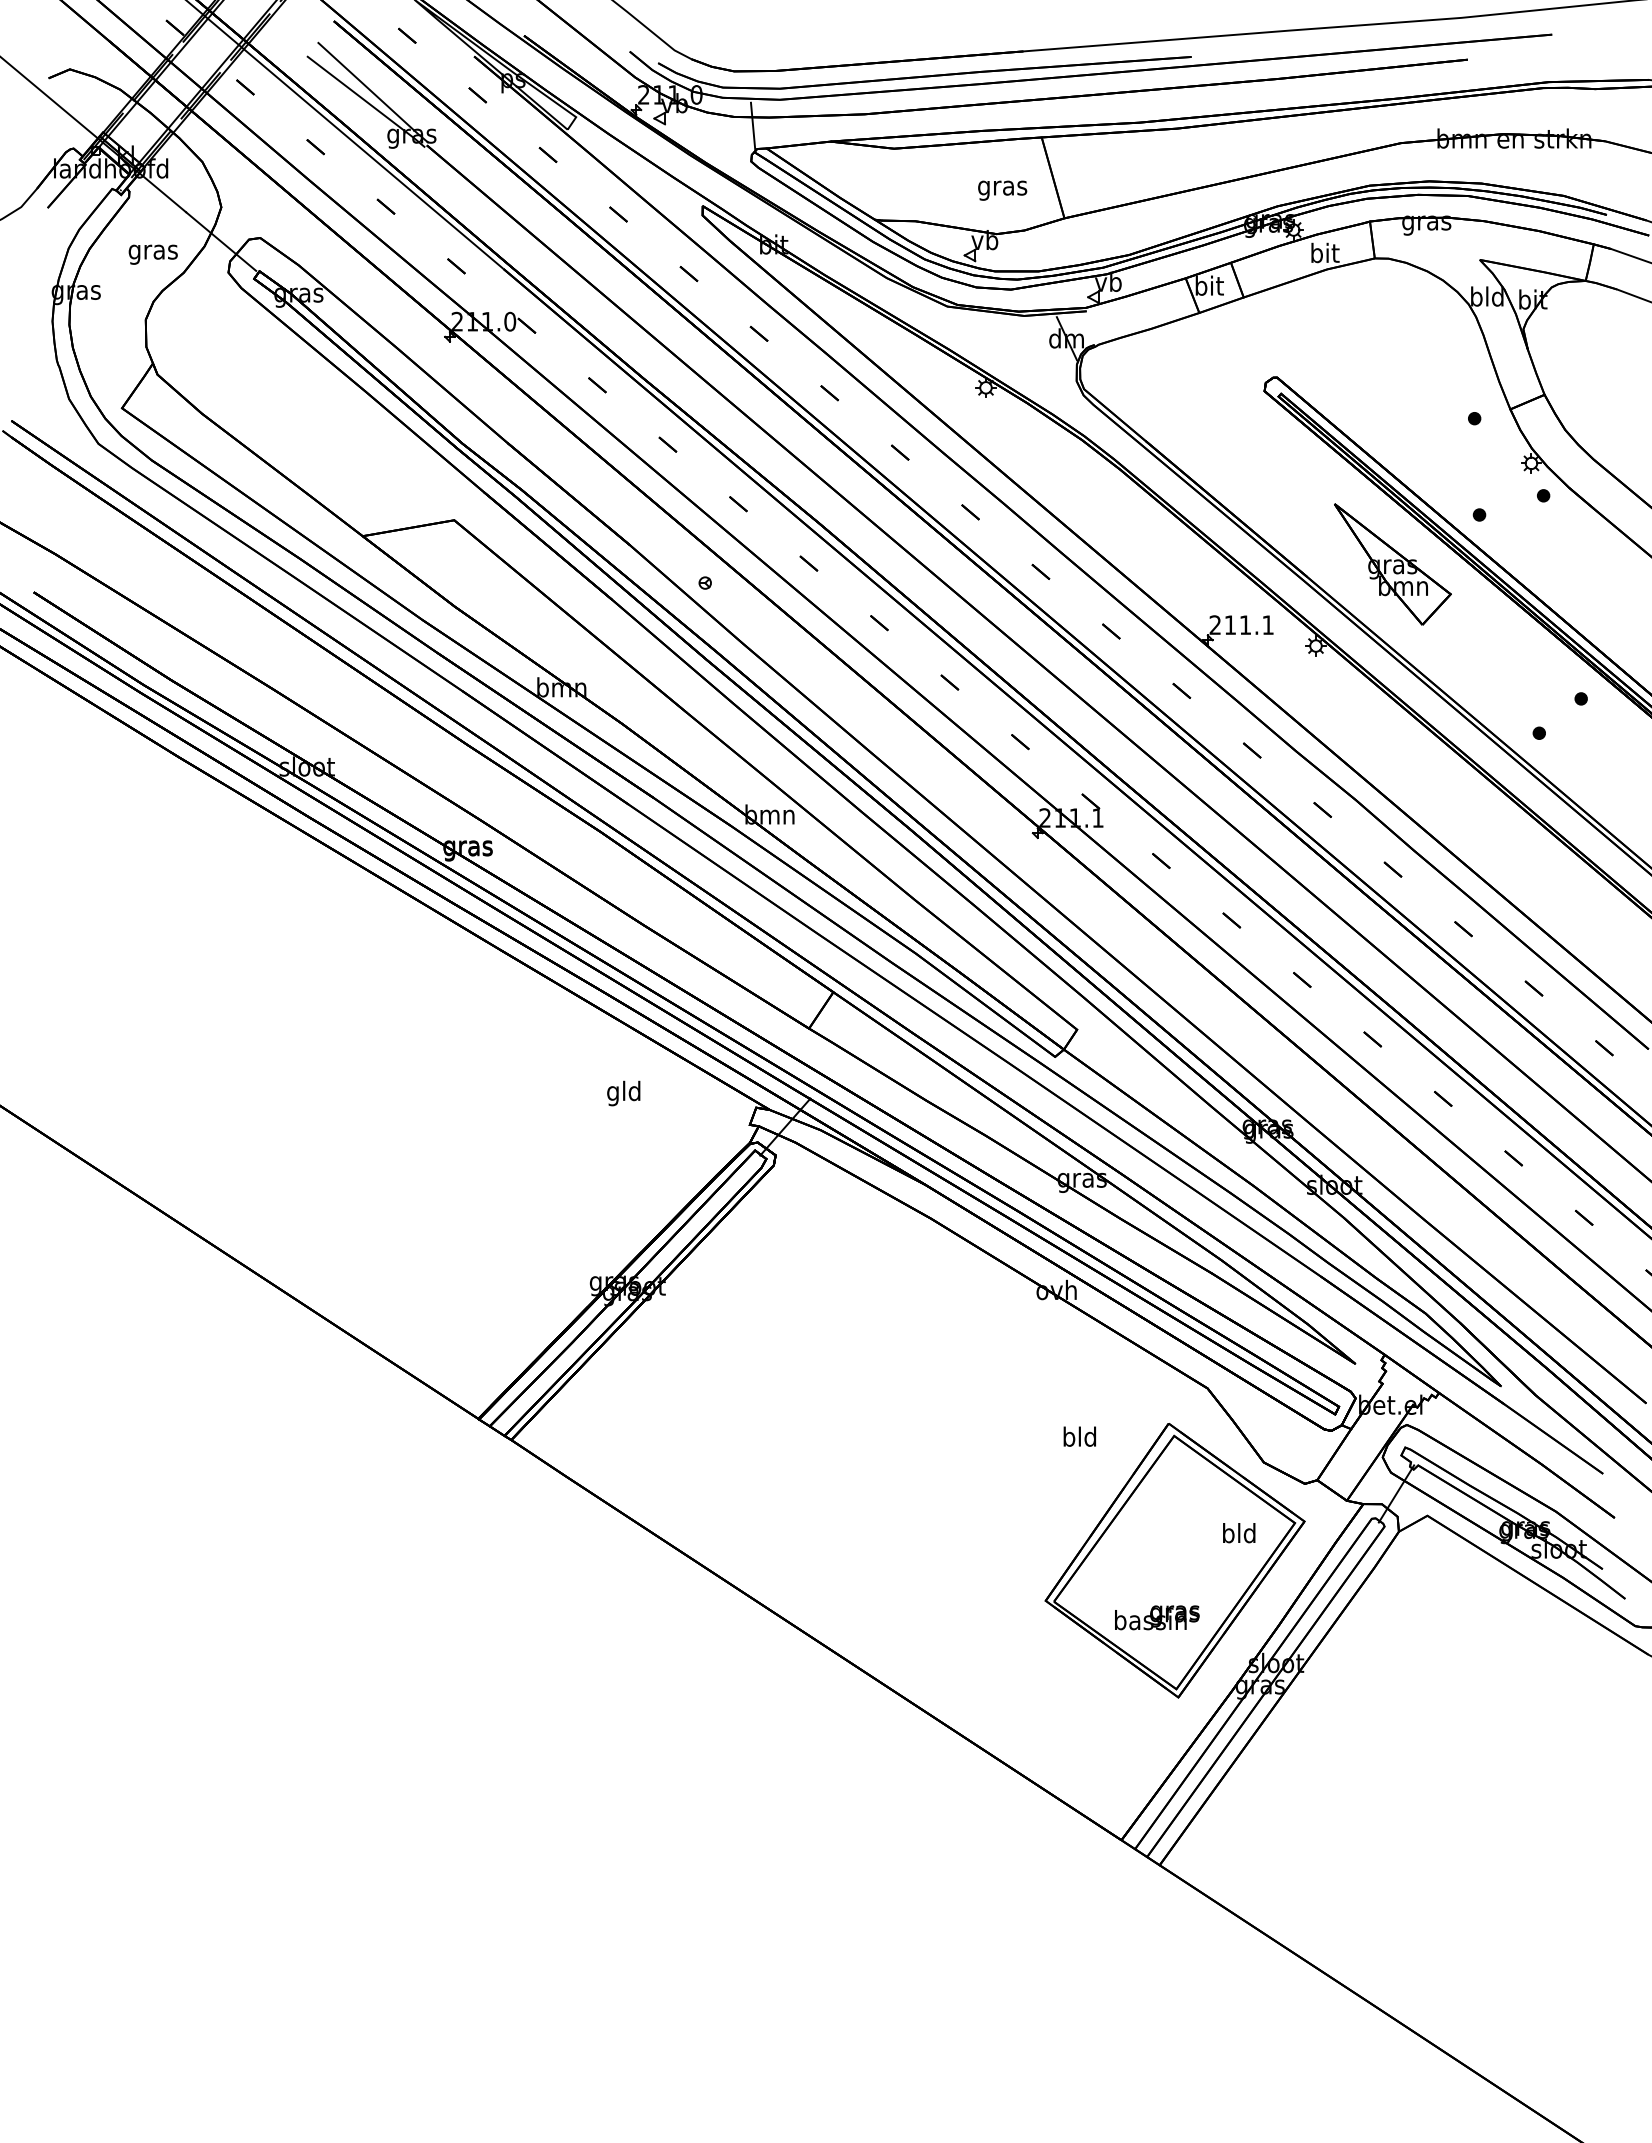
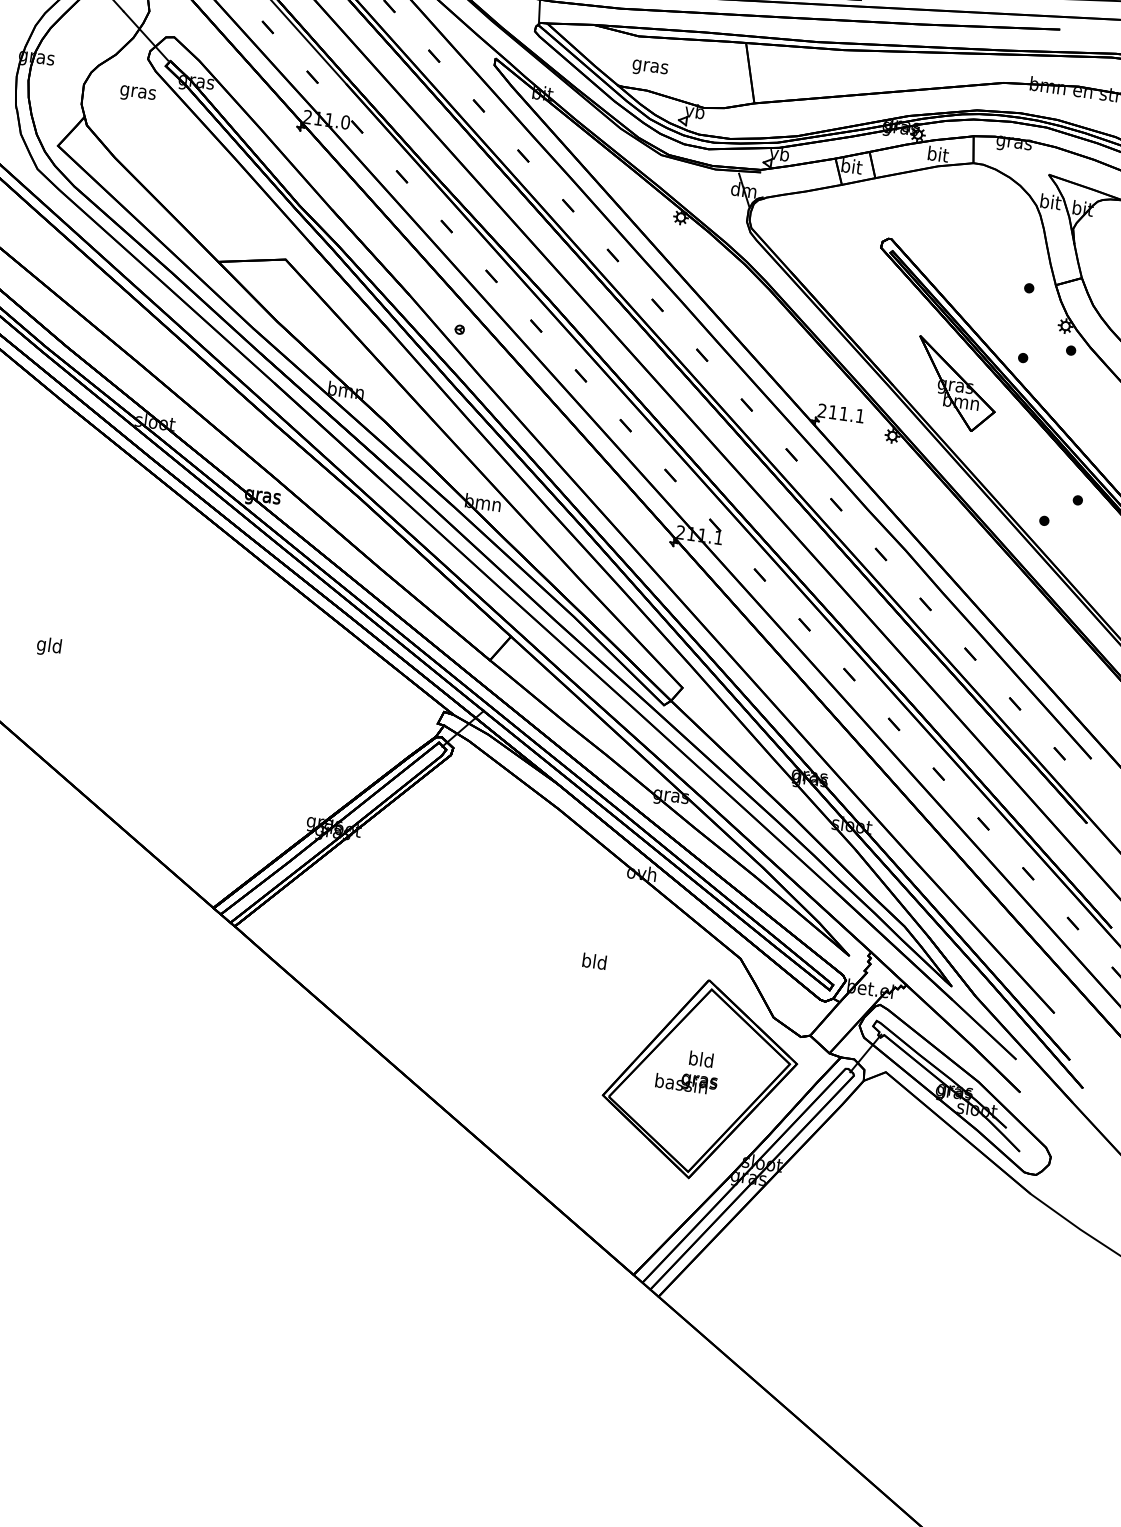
text: (1002, 190) -> (650, 68), moved
text: (152, 254) -> (137, 94), moved
text: (1487, 296) -> (1050, 201), bld -> bit
text: (623, 1093) -> (48, 646), moved
text: (1079, 1436) -> (594, 961), moved
text: (1239, 1533) -> (701, 1059), moved
text: (1157, 1617) -> (686, 1082), moved

